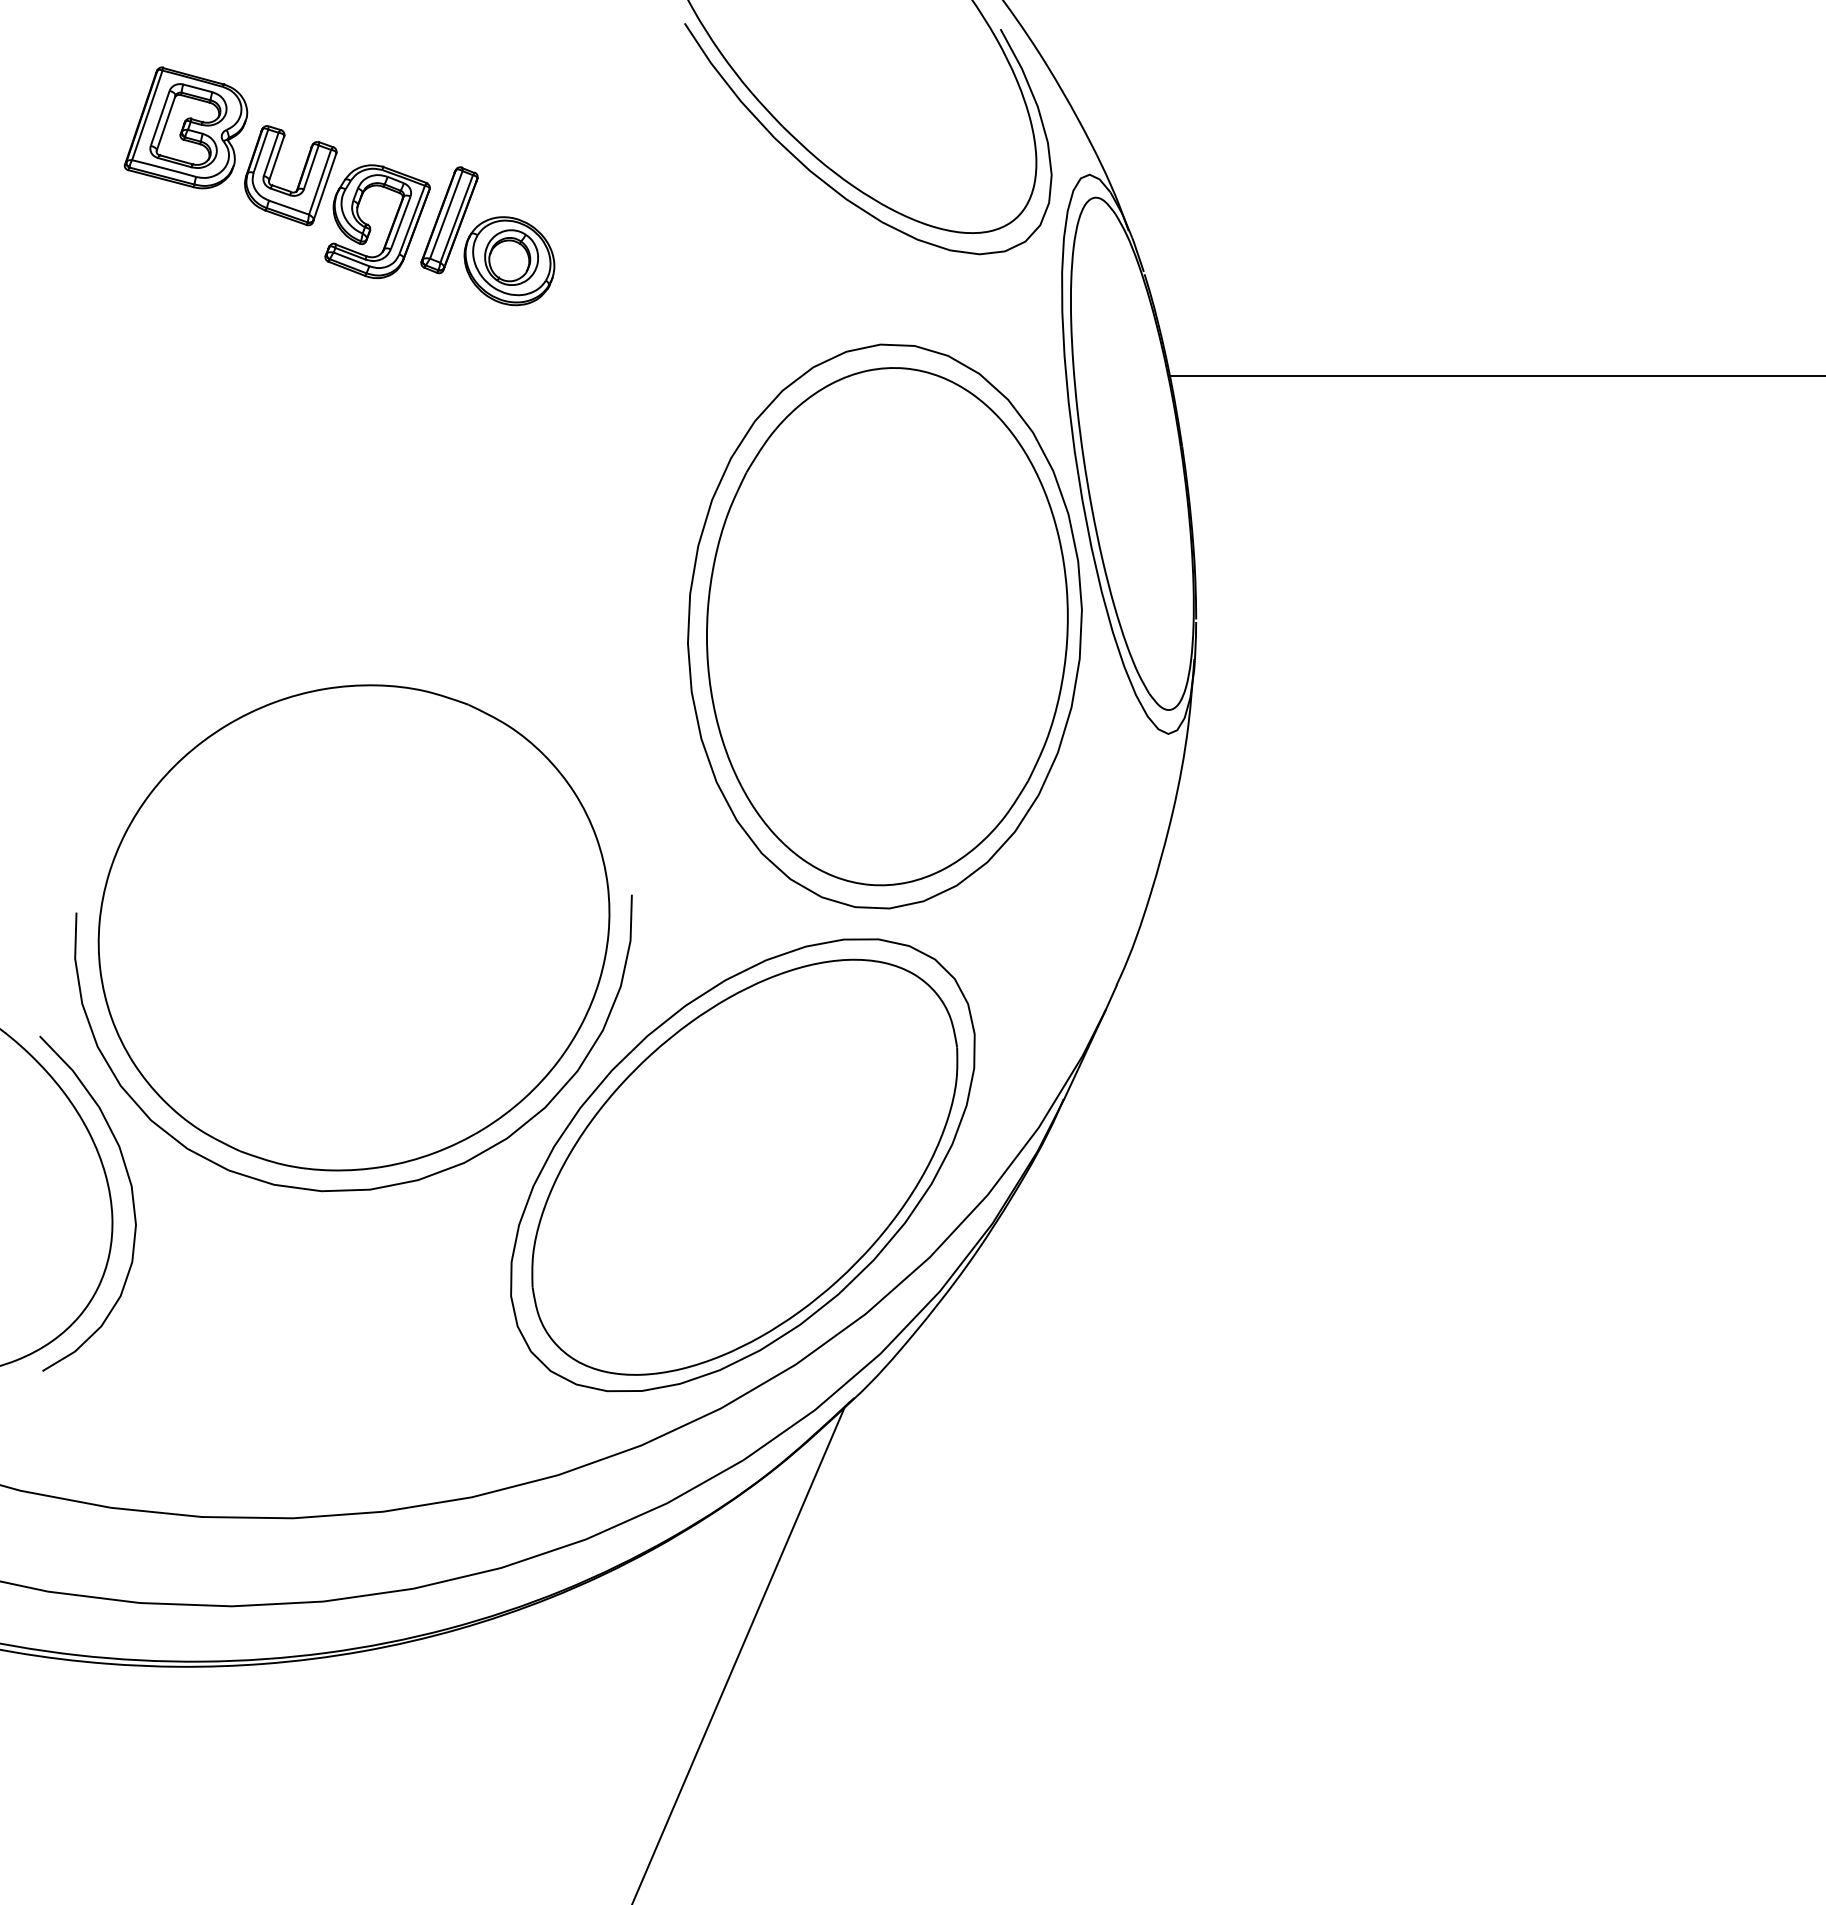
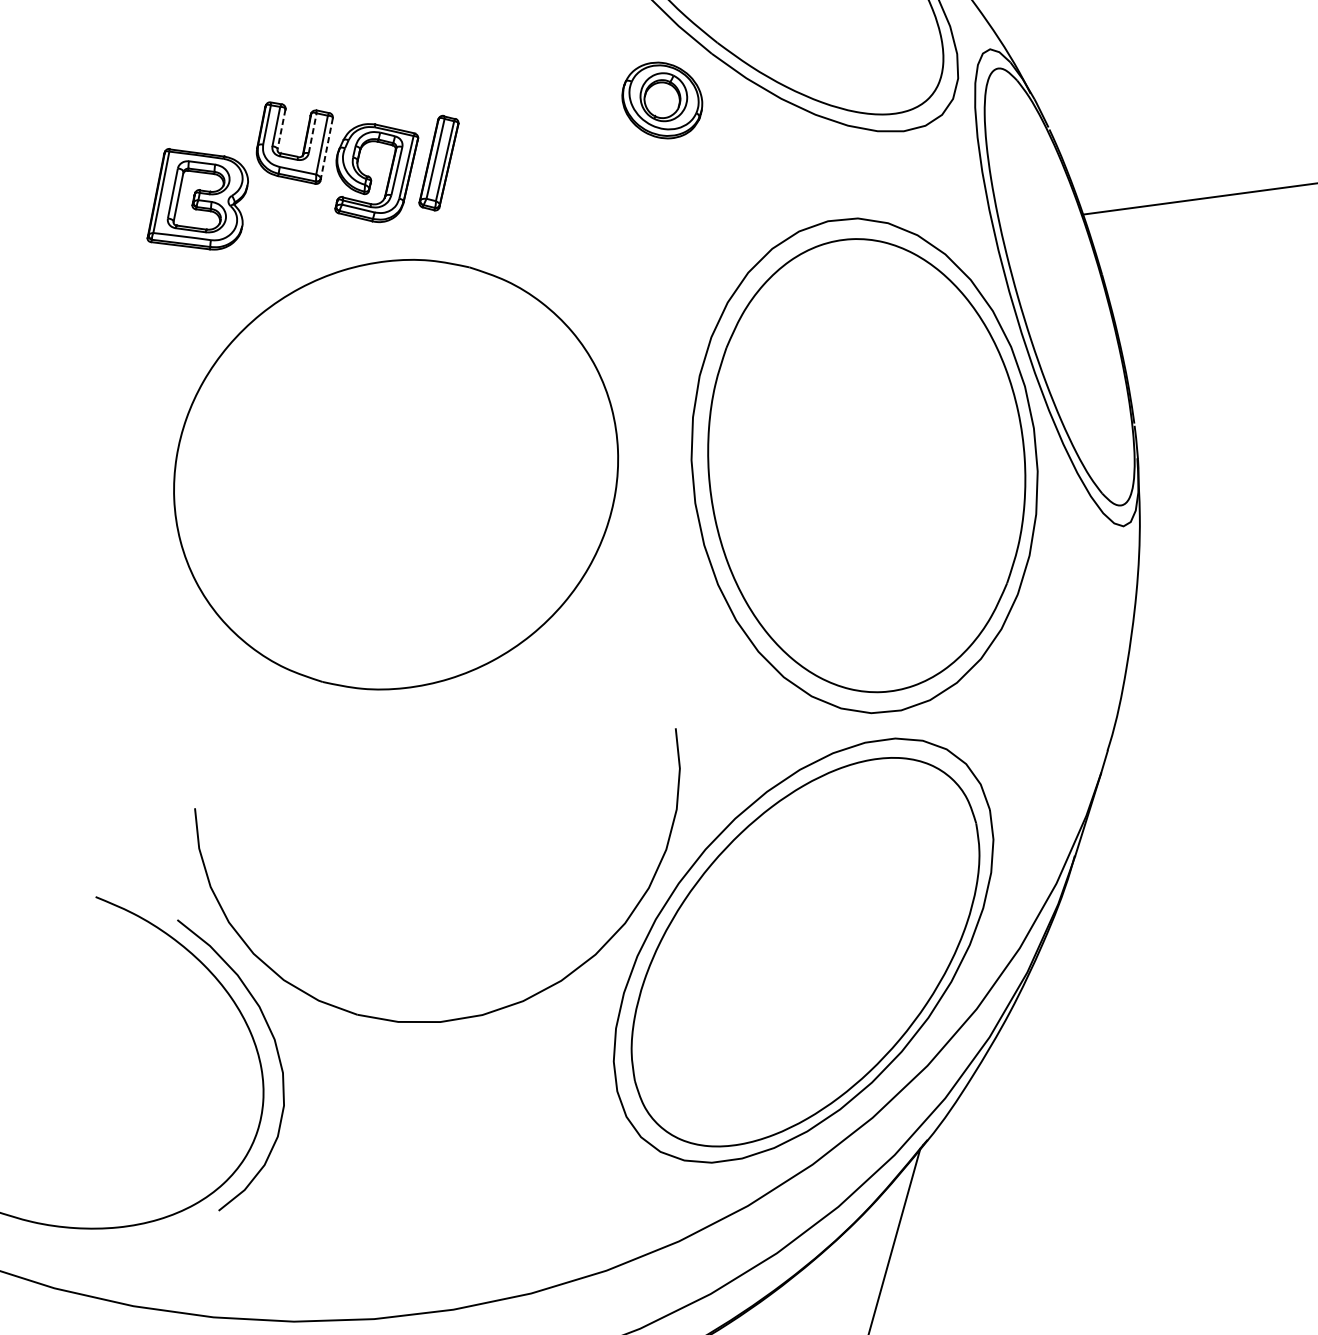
part: (185, 127) -> (195, 198), moved
line: (276, 158) -> (281, 129), solid -> dashed
line: (311, 166) -> (312, 132), solid -> dashed
line: (324, 187) -> (326, 149), solid -> dashed
part: (509, 261) -> (662, 100), moved
part: (353, 927) -> (395, 474), moved

